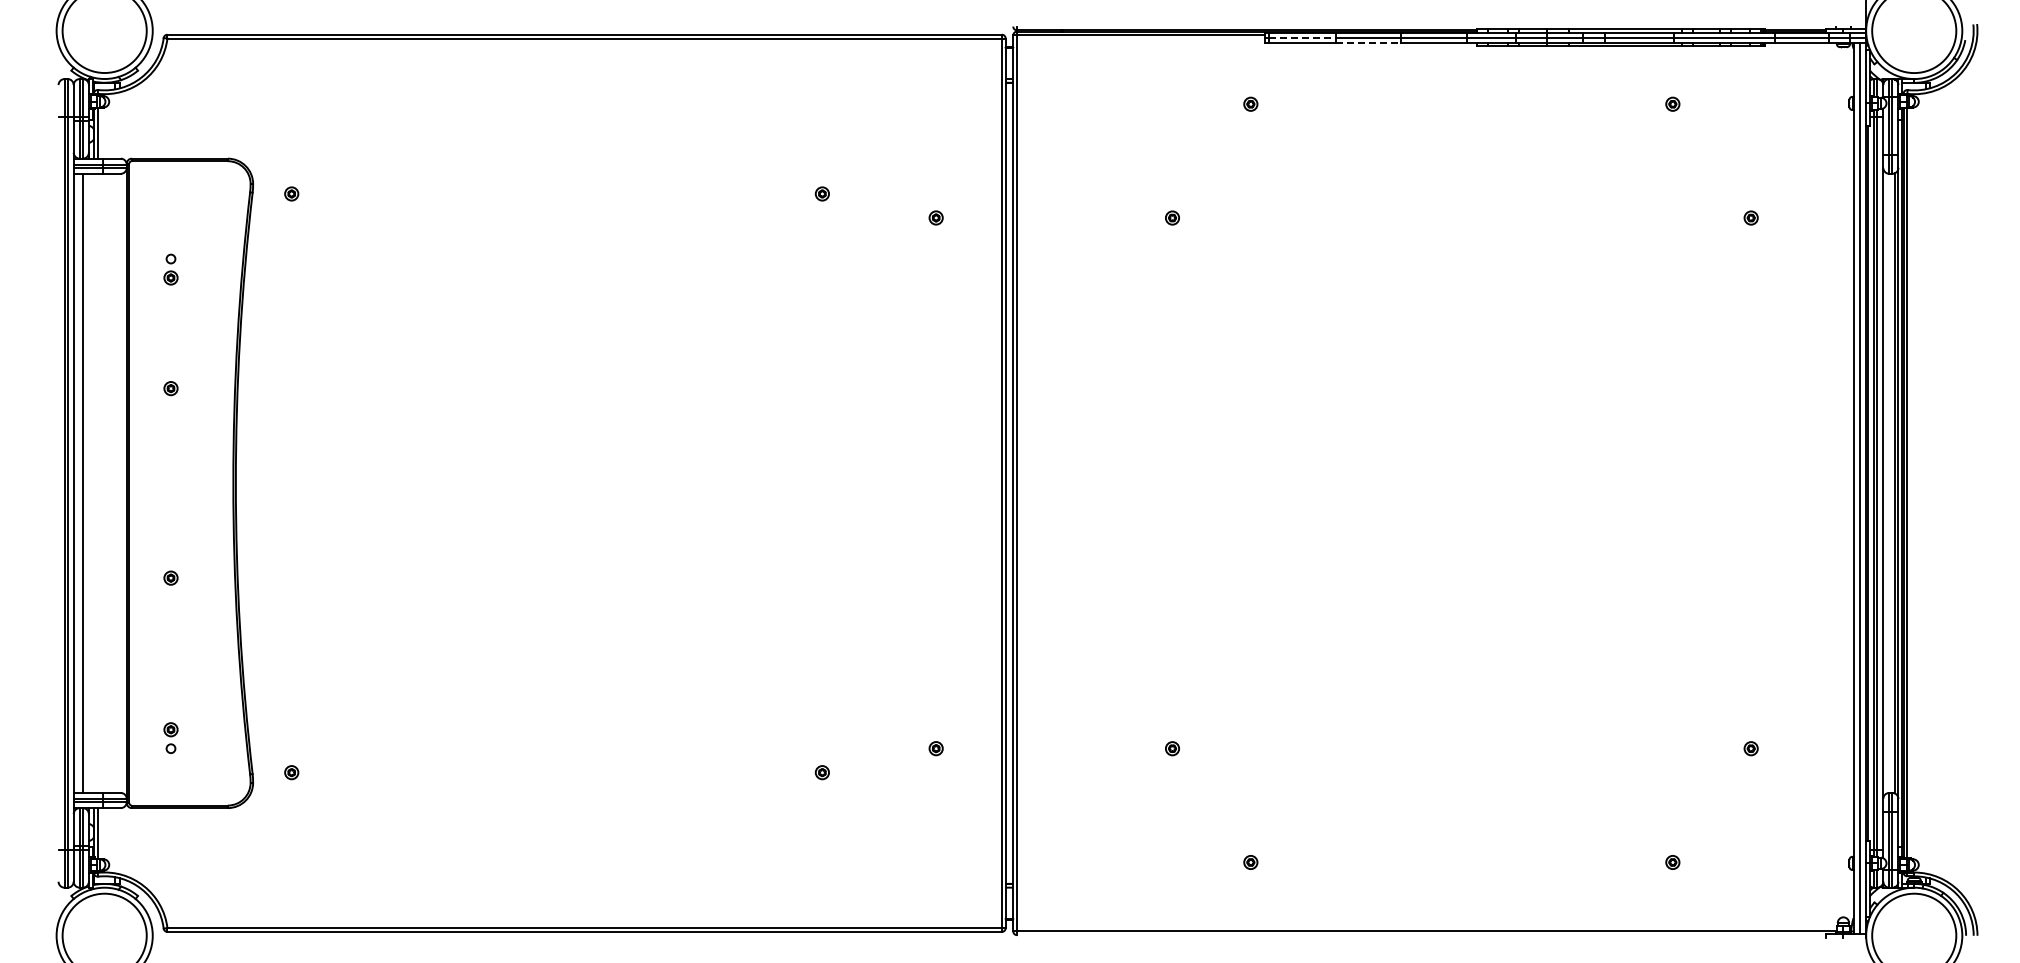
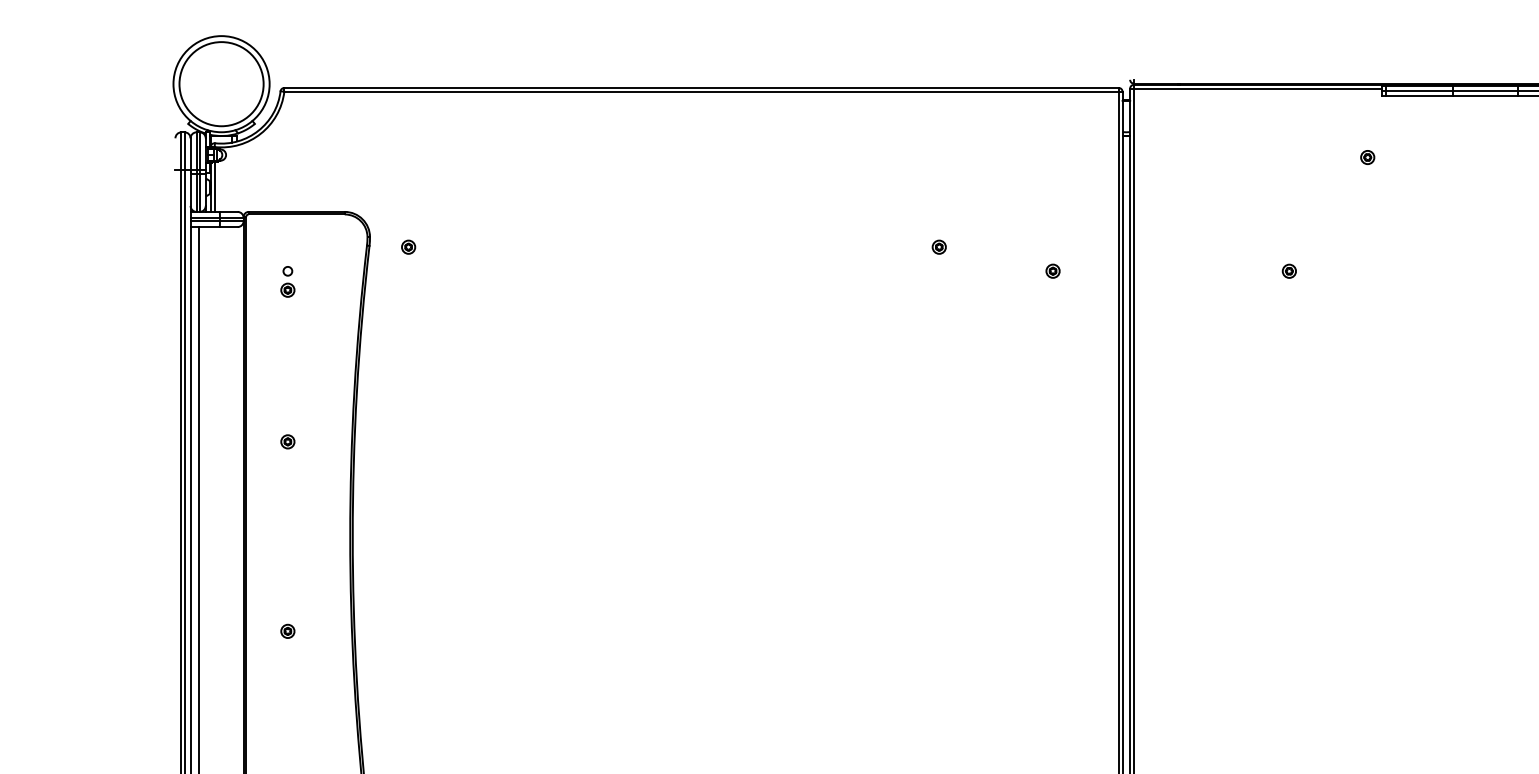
line: (1302, 37) -> (1419, 90), dashed -> solid
line: (1369, 43) -> (1486, 96), dashed -> solid
part: (170, 269) -> (287, 281), moved

